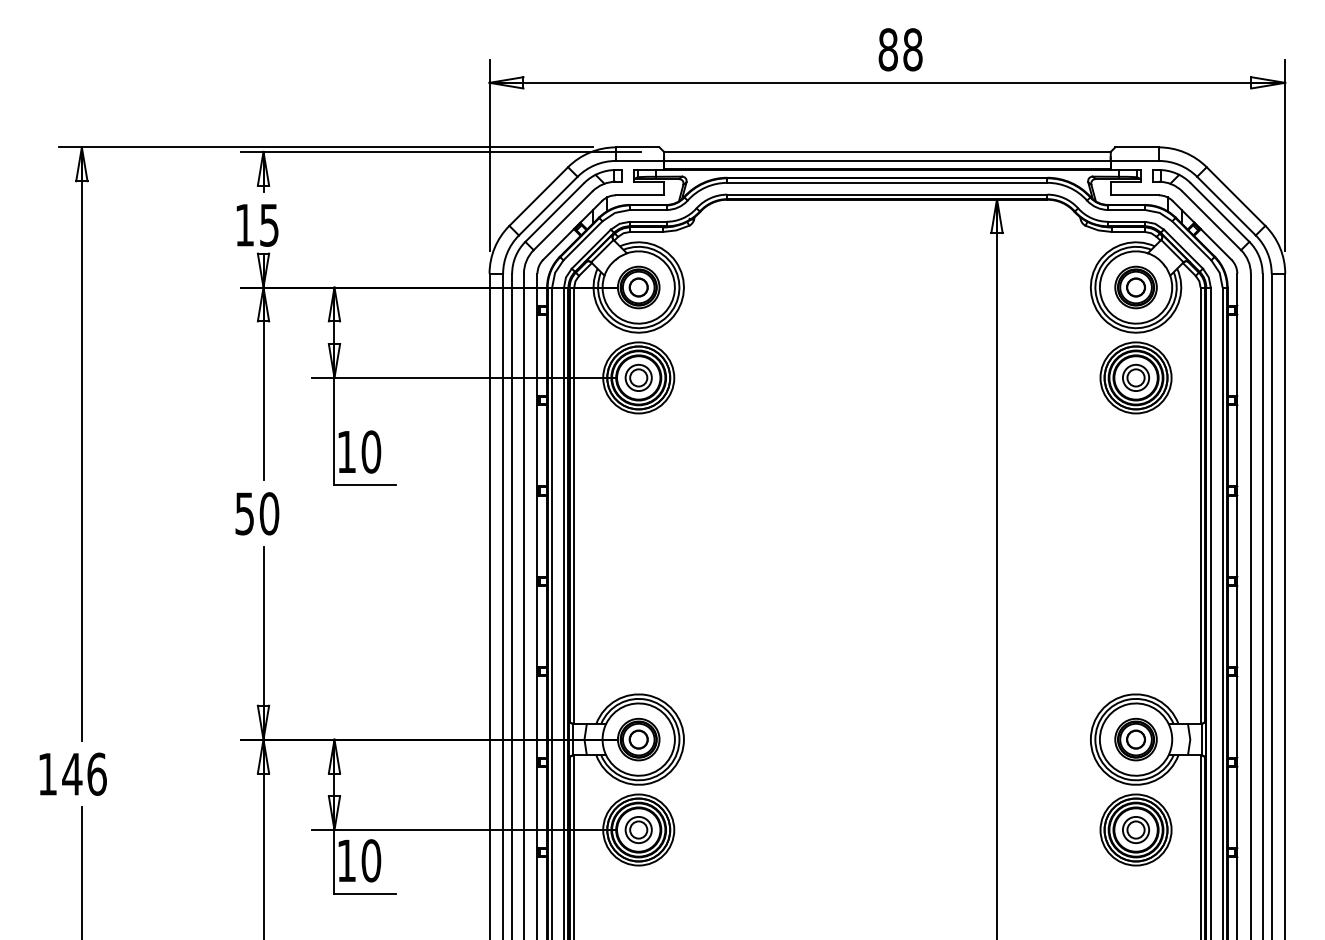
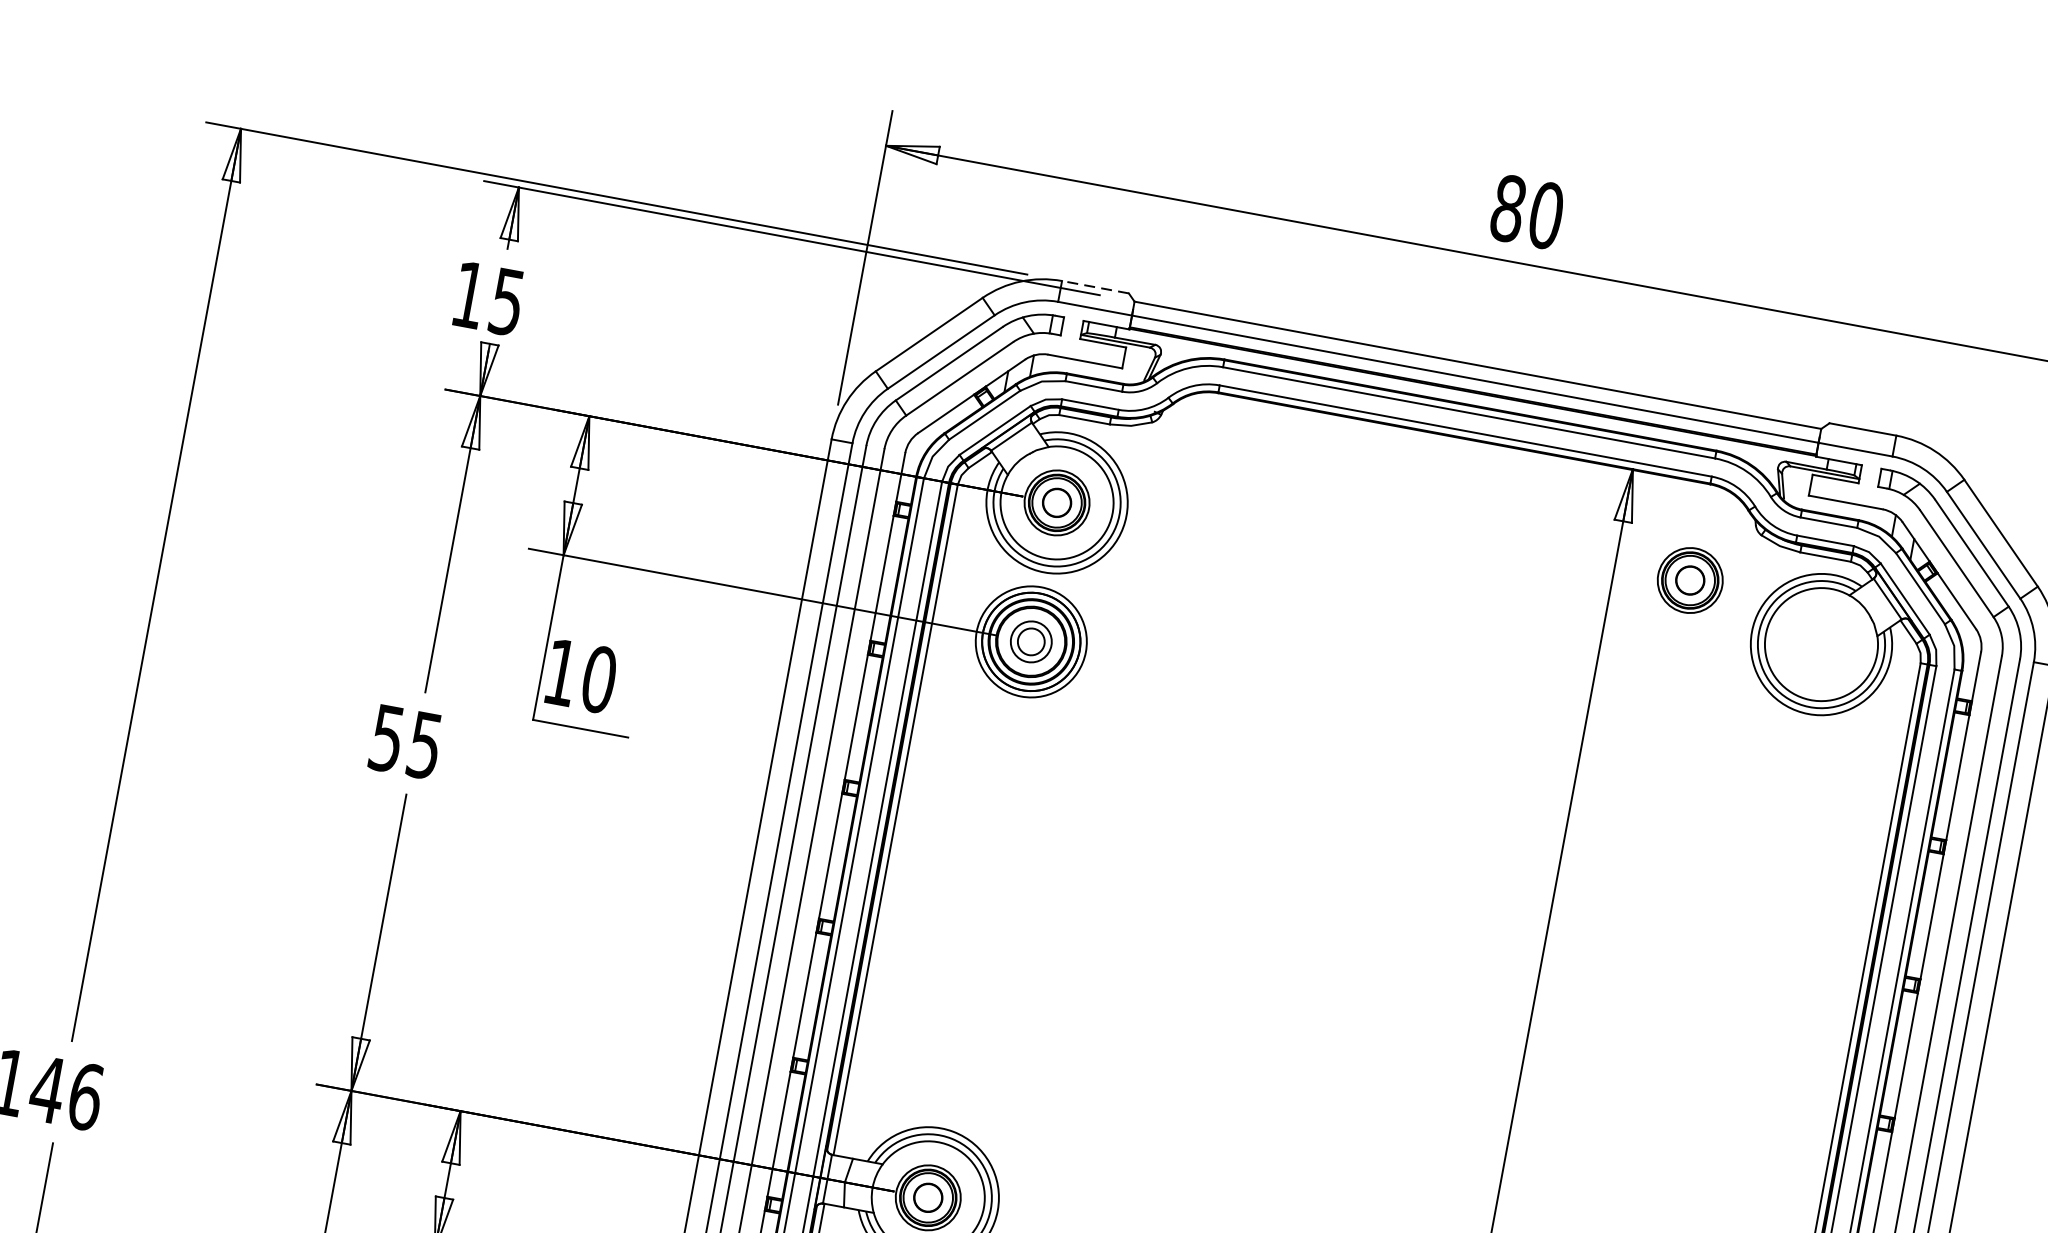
text: (912, 49) -> (1545, 215), 88 -> 80
line: (637, 147) -> (1095, 287), solid -> dashed
part: (1135, 287) -> (1689, 580), moved
part: (1135, 377) -> (1795, 782), removed
text: (269, 513) -> (425, 745), 50 -> 55

